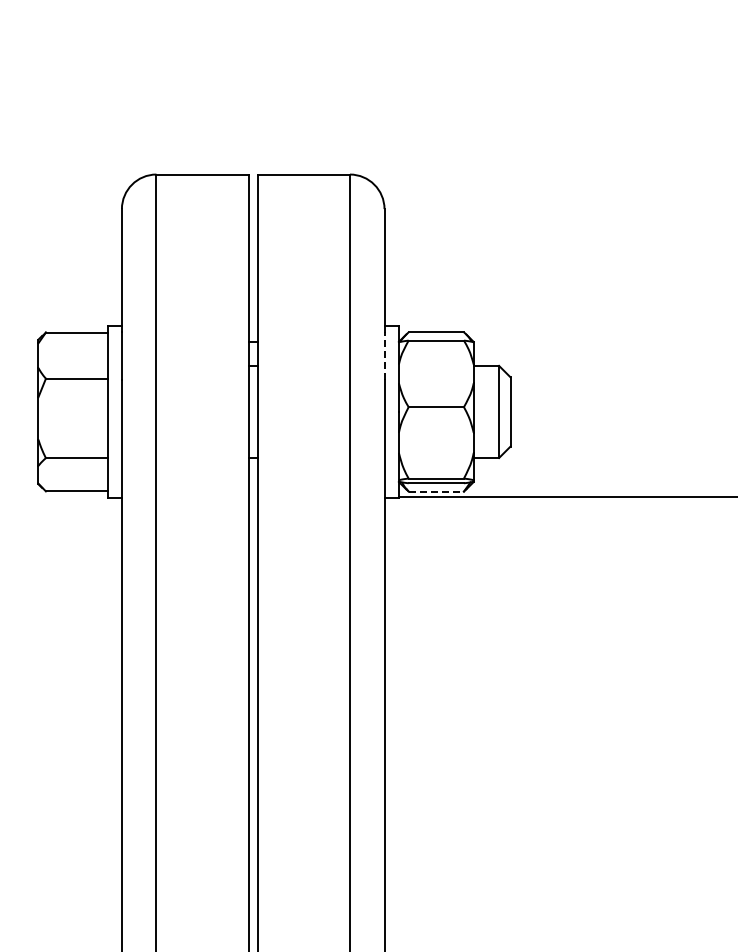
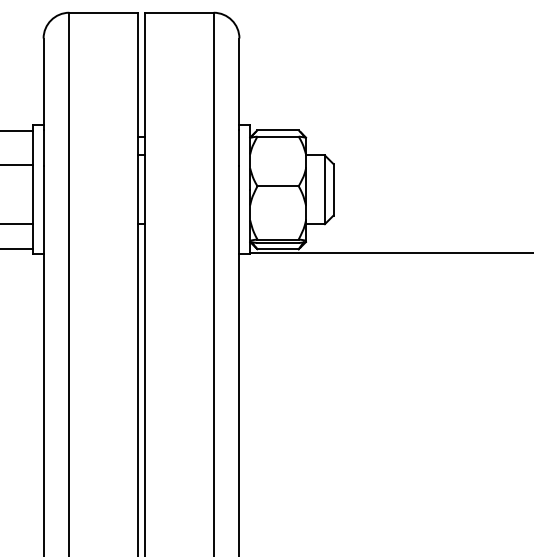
line: (384, 355) -> (239, 147), dashed -> solid
line: (436, 491) -> (278, 249), dashed -> solid

